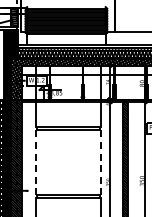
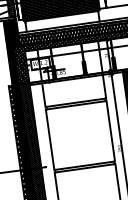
line: (35, 162) -> (49, 139), dashed -> solid
line: (101, 162) -> (111, 131), dashed -> solid

